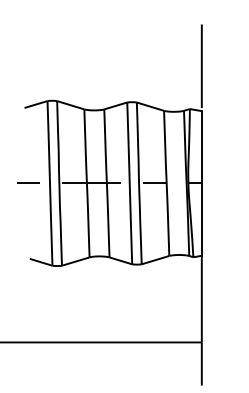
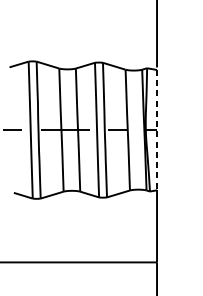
line: (201, 183) -> (156, 130), solid -> dashed

